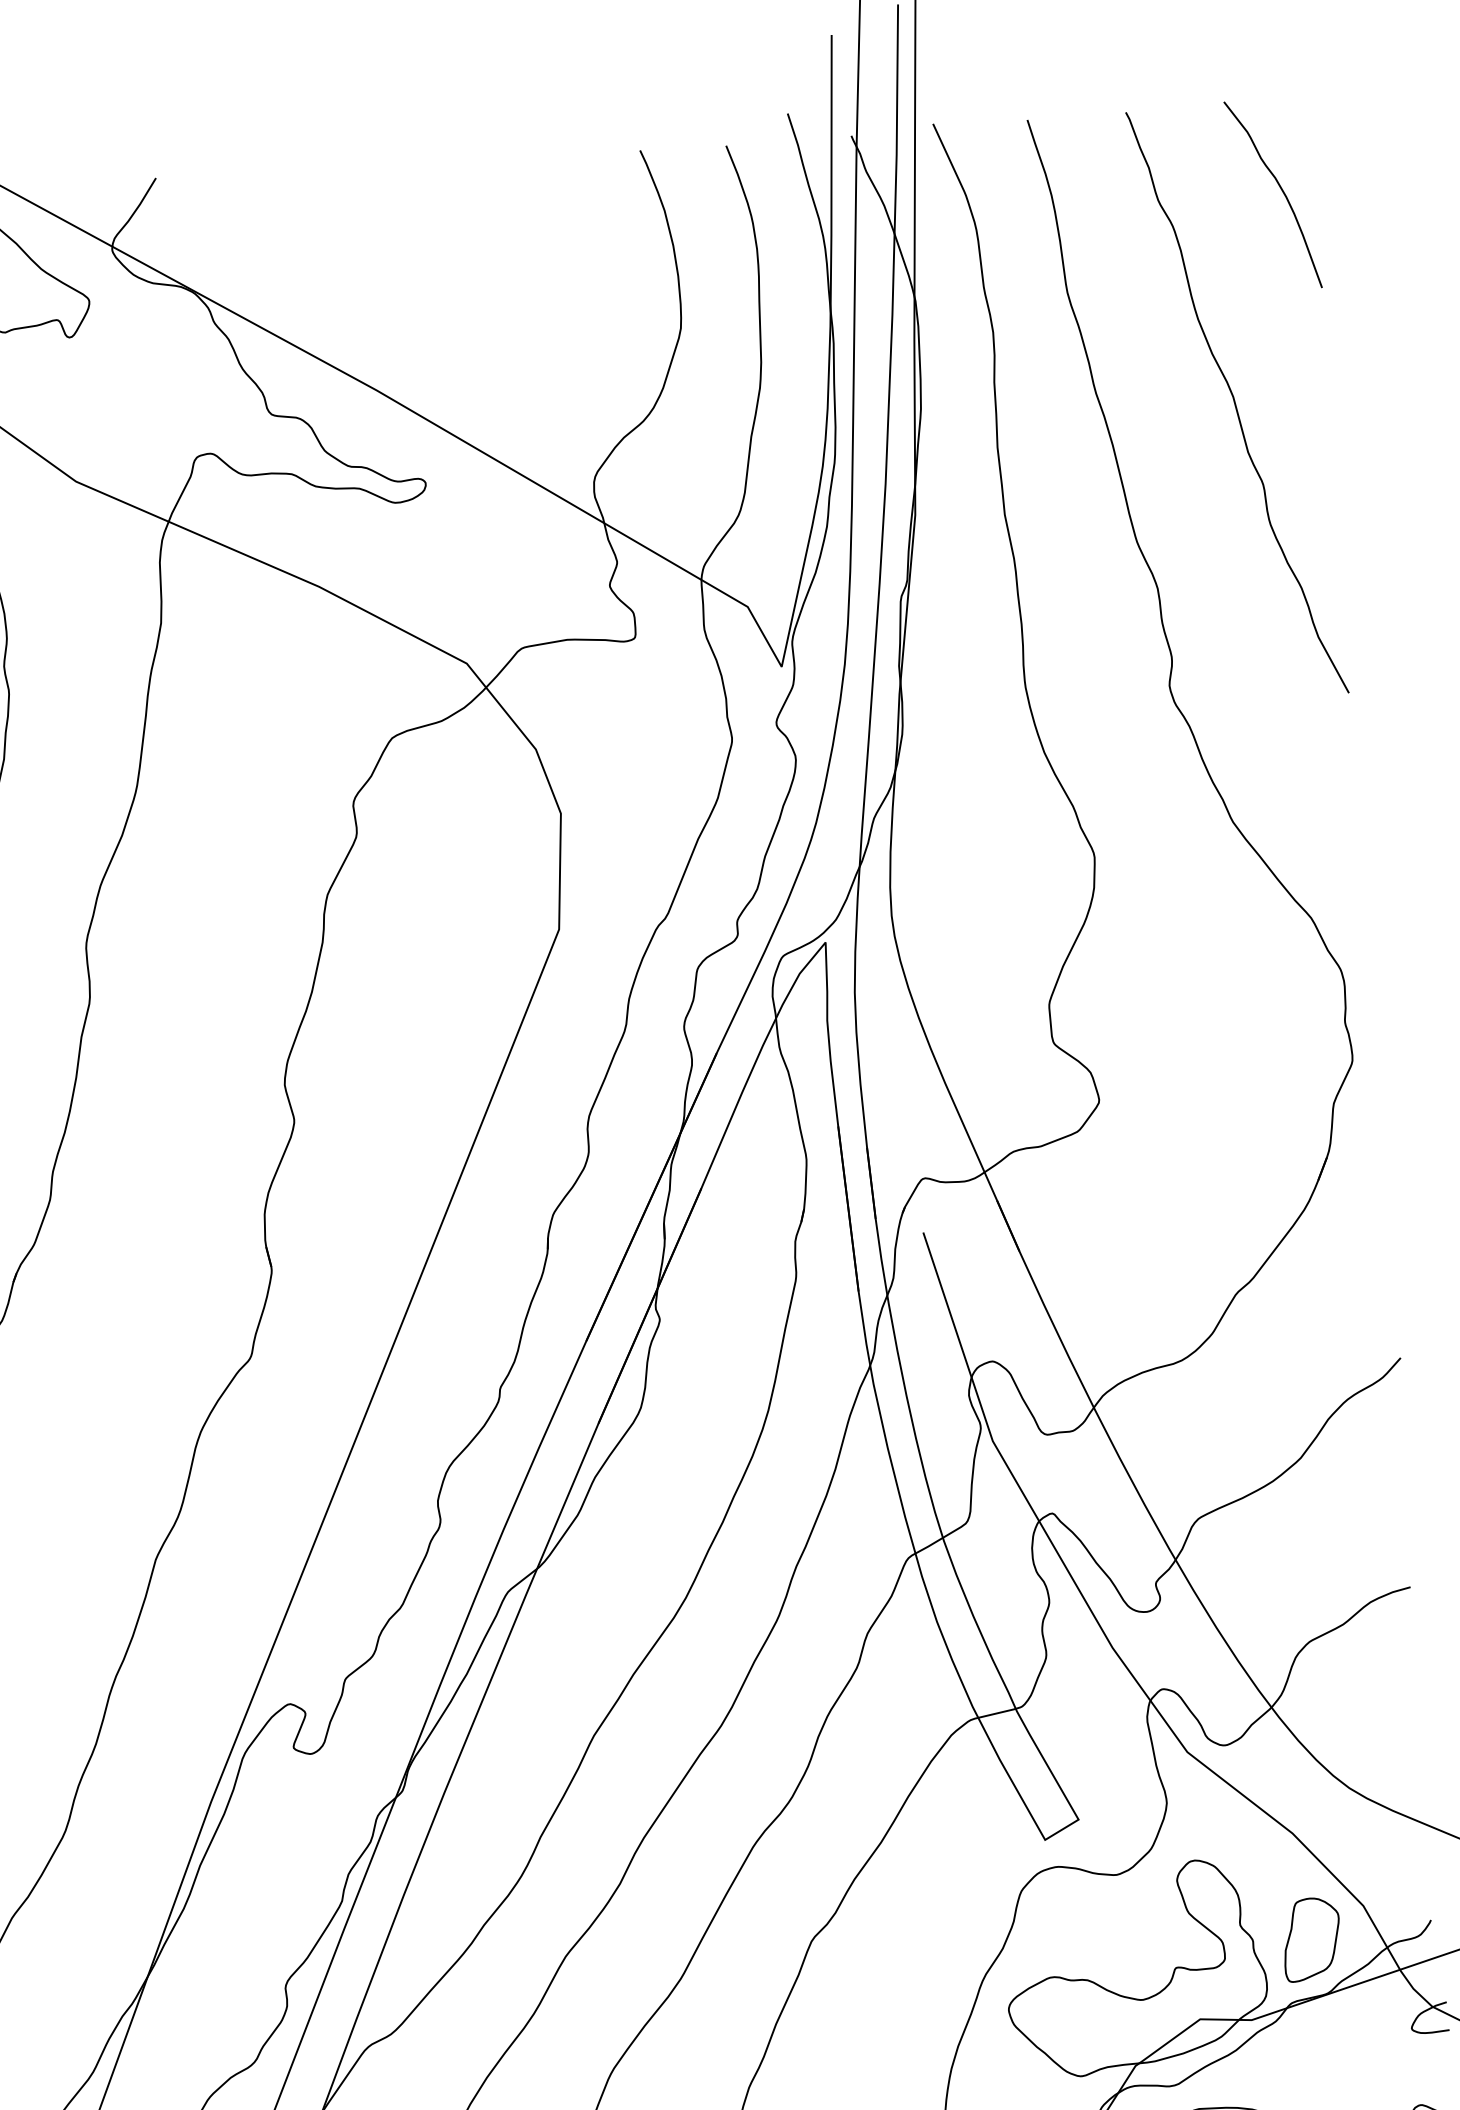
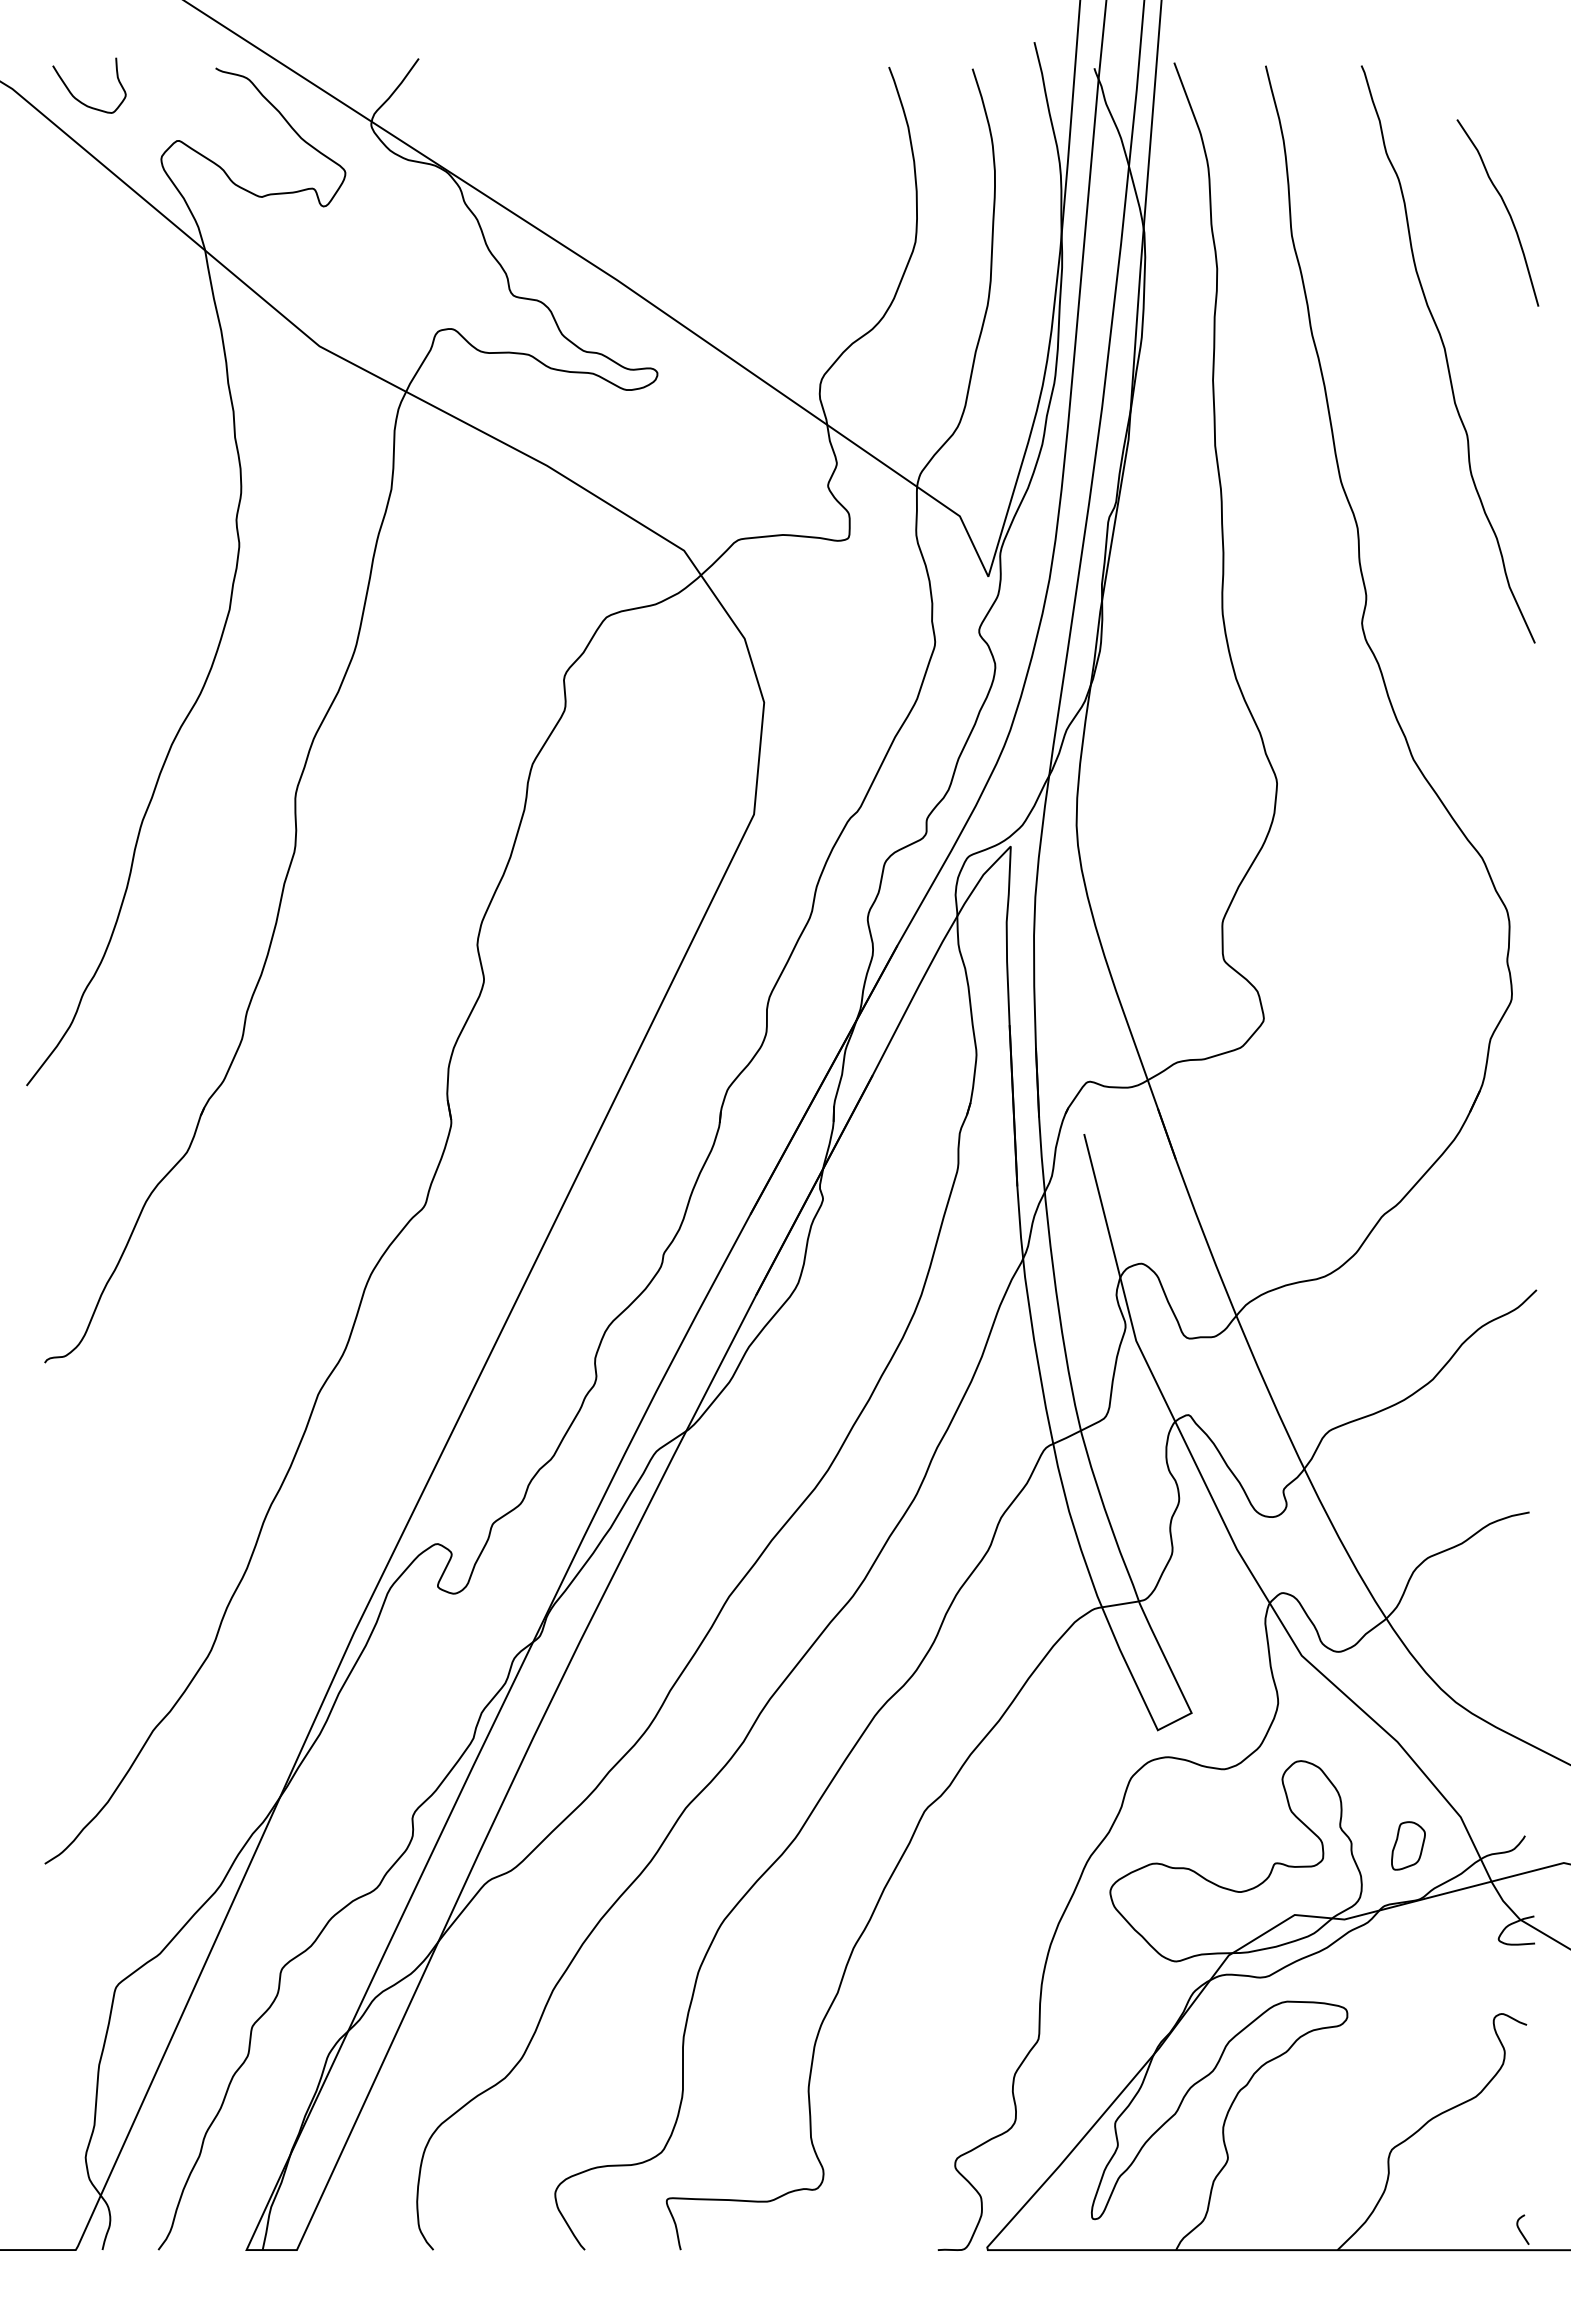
curve: (1280, 189) -> (1505, 208), moved
part: (1311, 1939) -> (1408, 1845), size x0.6

